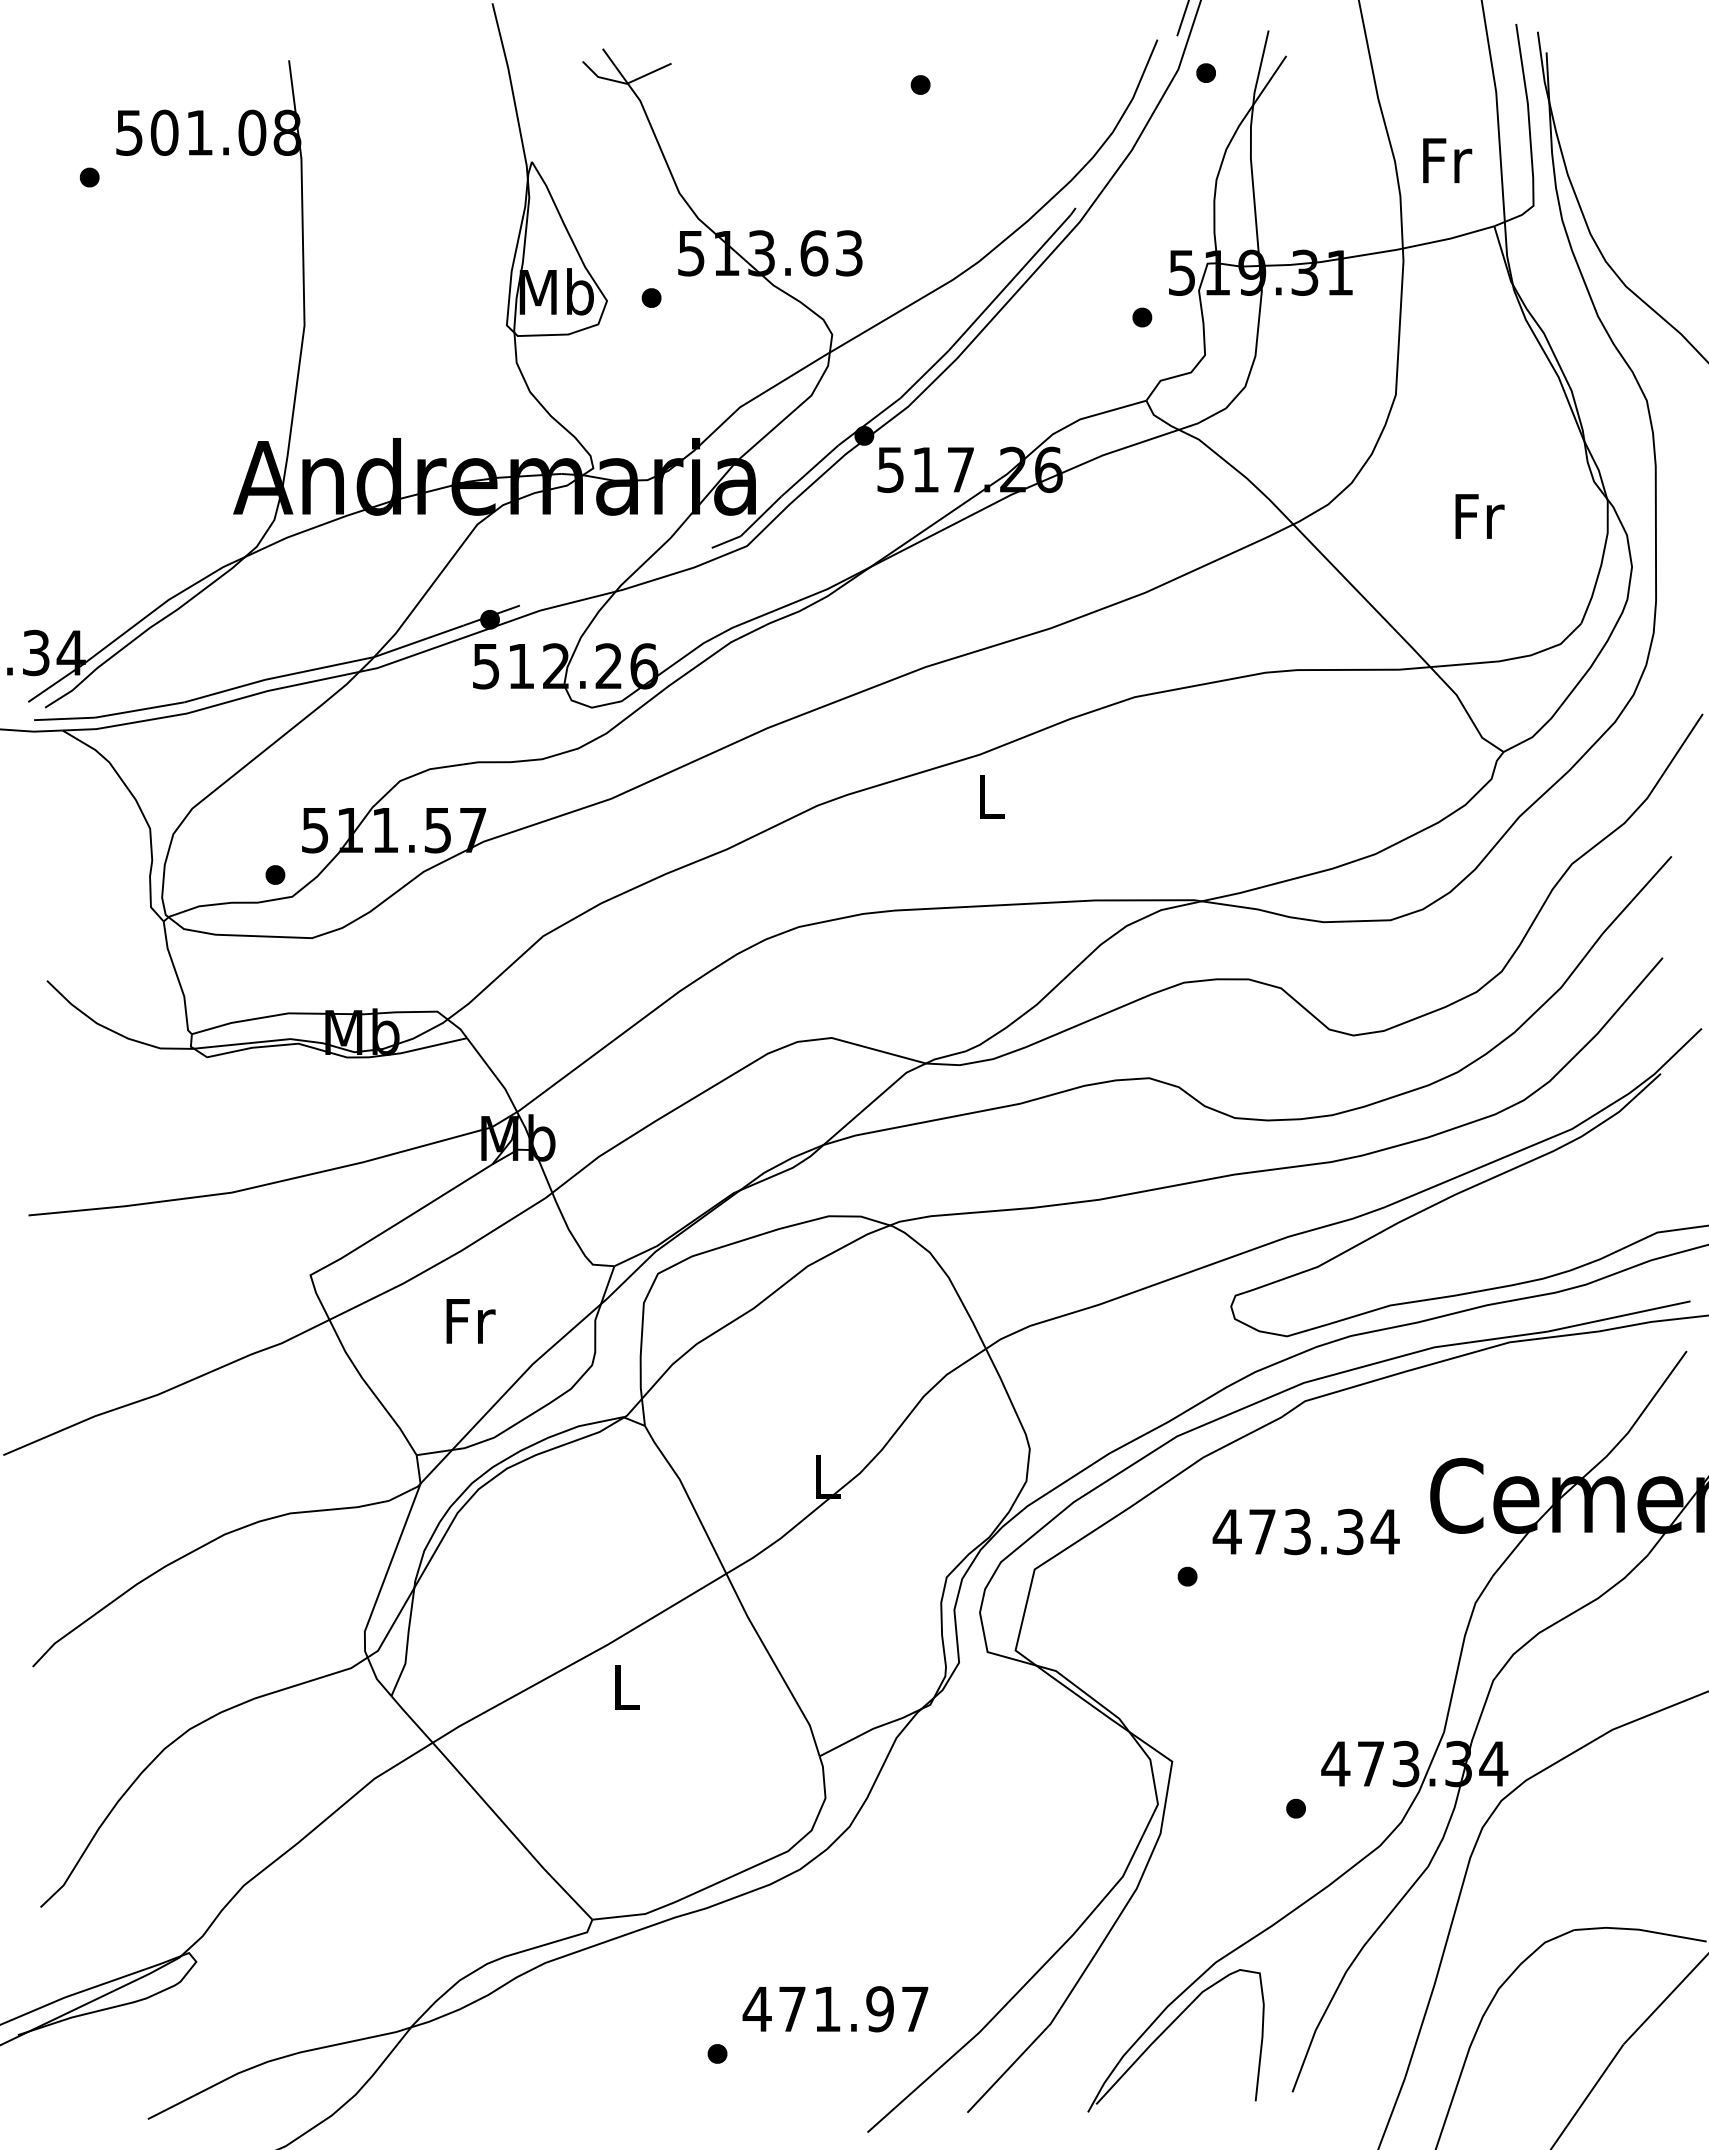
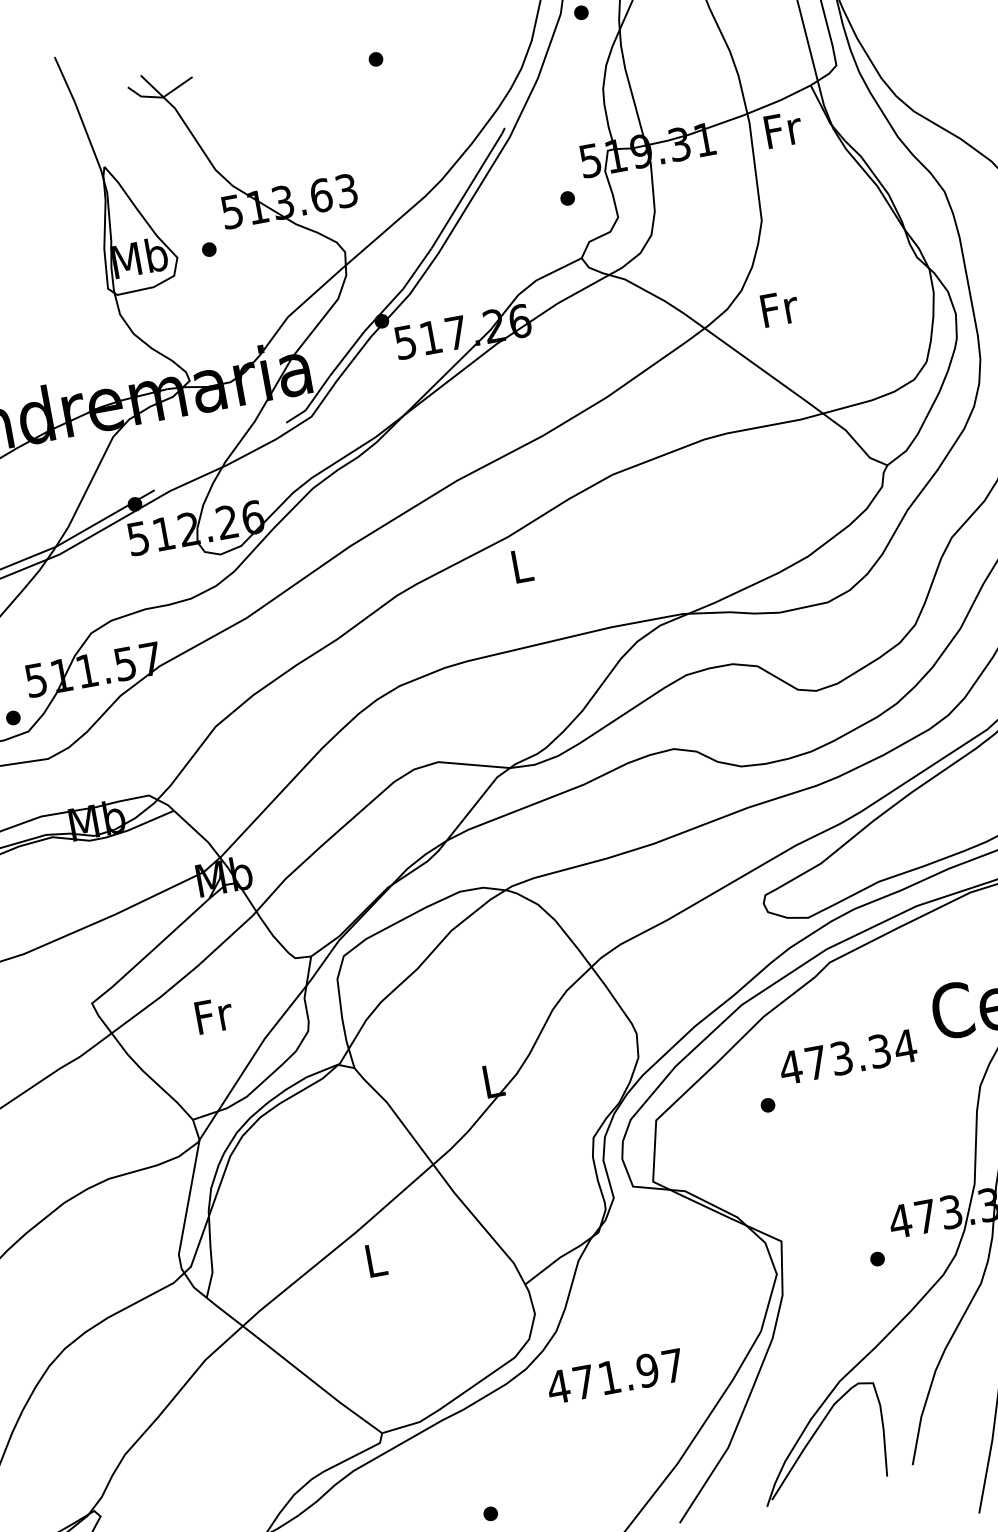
text: (1447, 160) -> (783, 129), moved
text: (1479, 516) -> (779, 308), moved
text: (835, 2009) -> (615, 1376), moved

